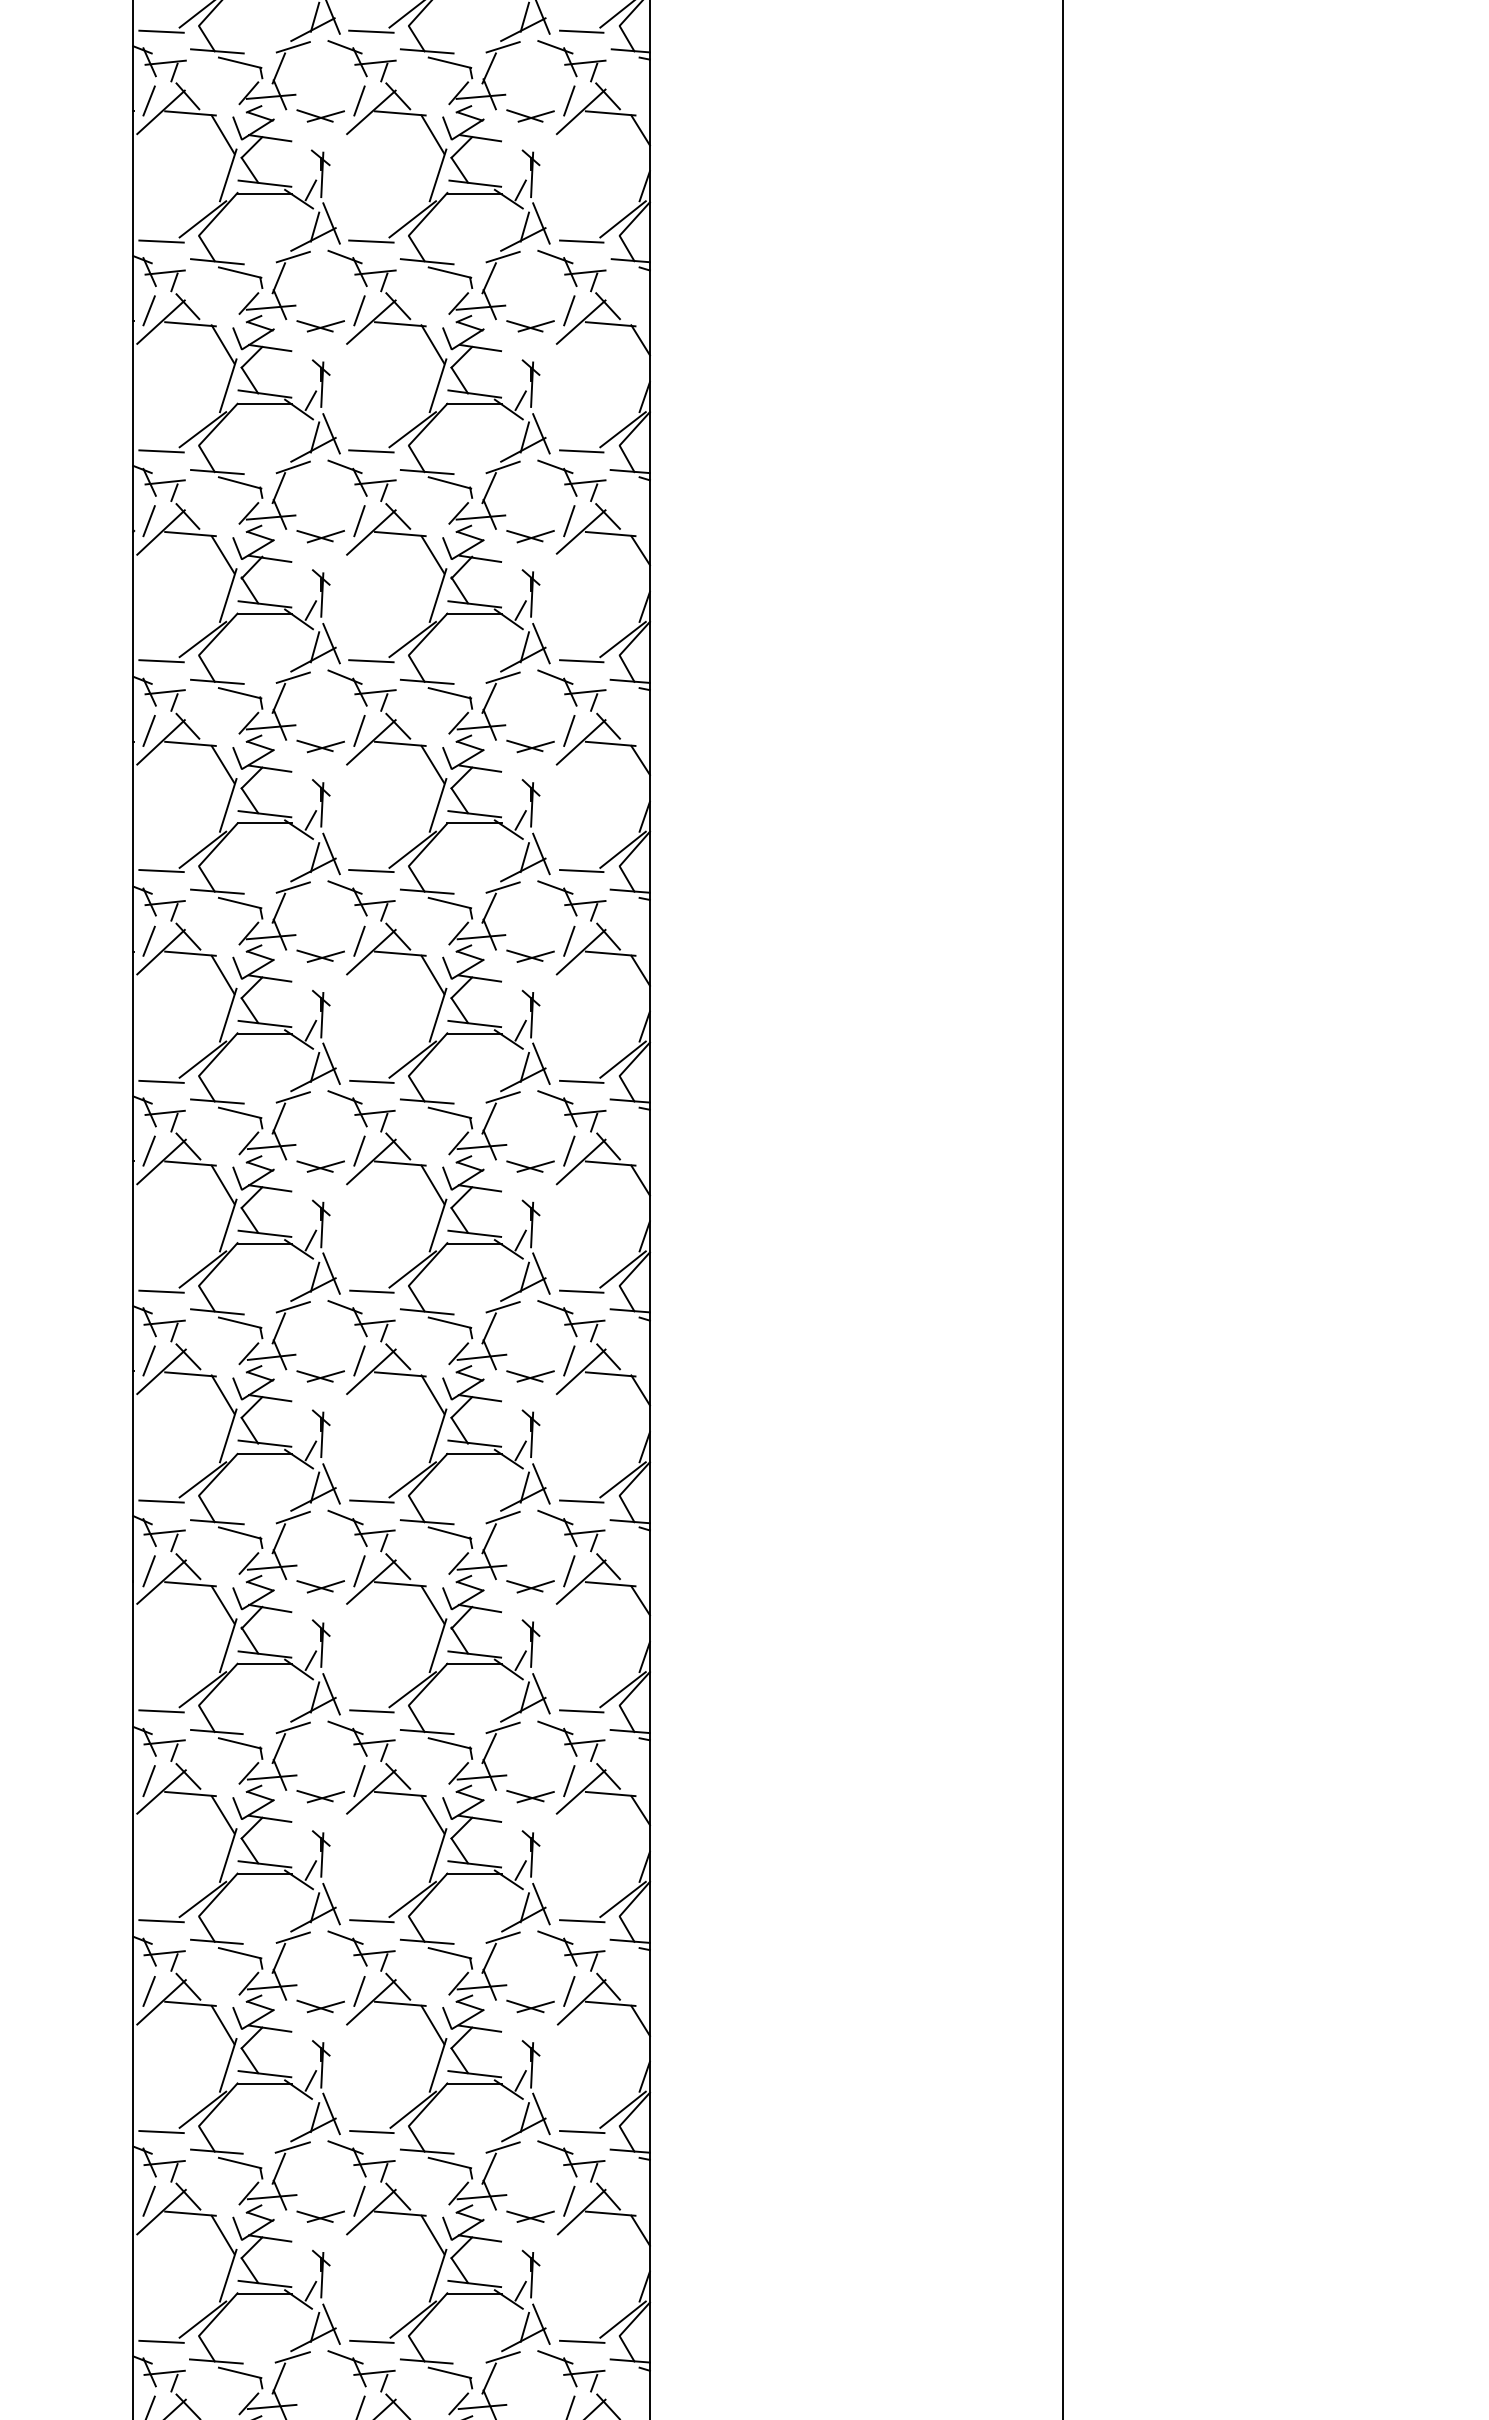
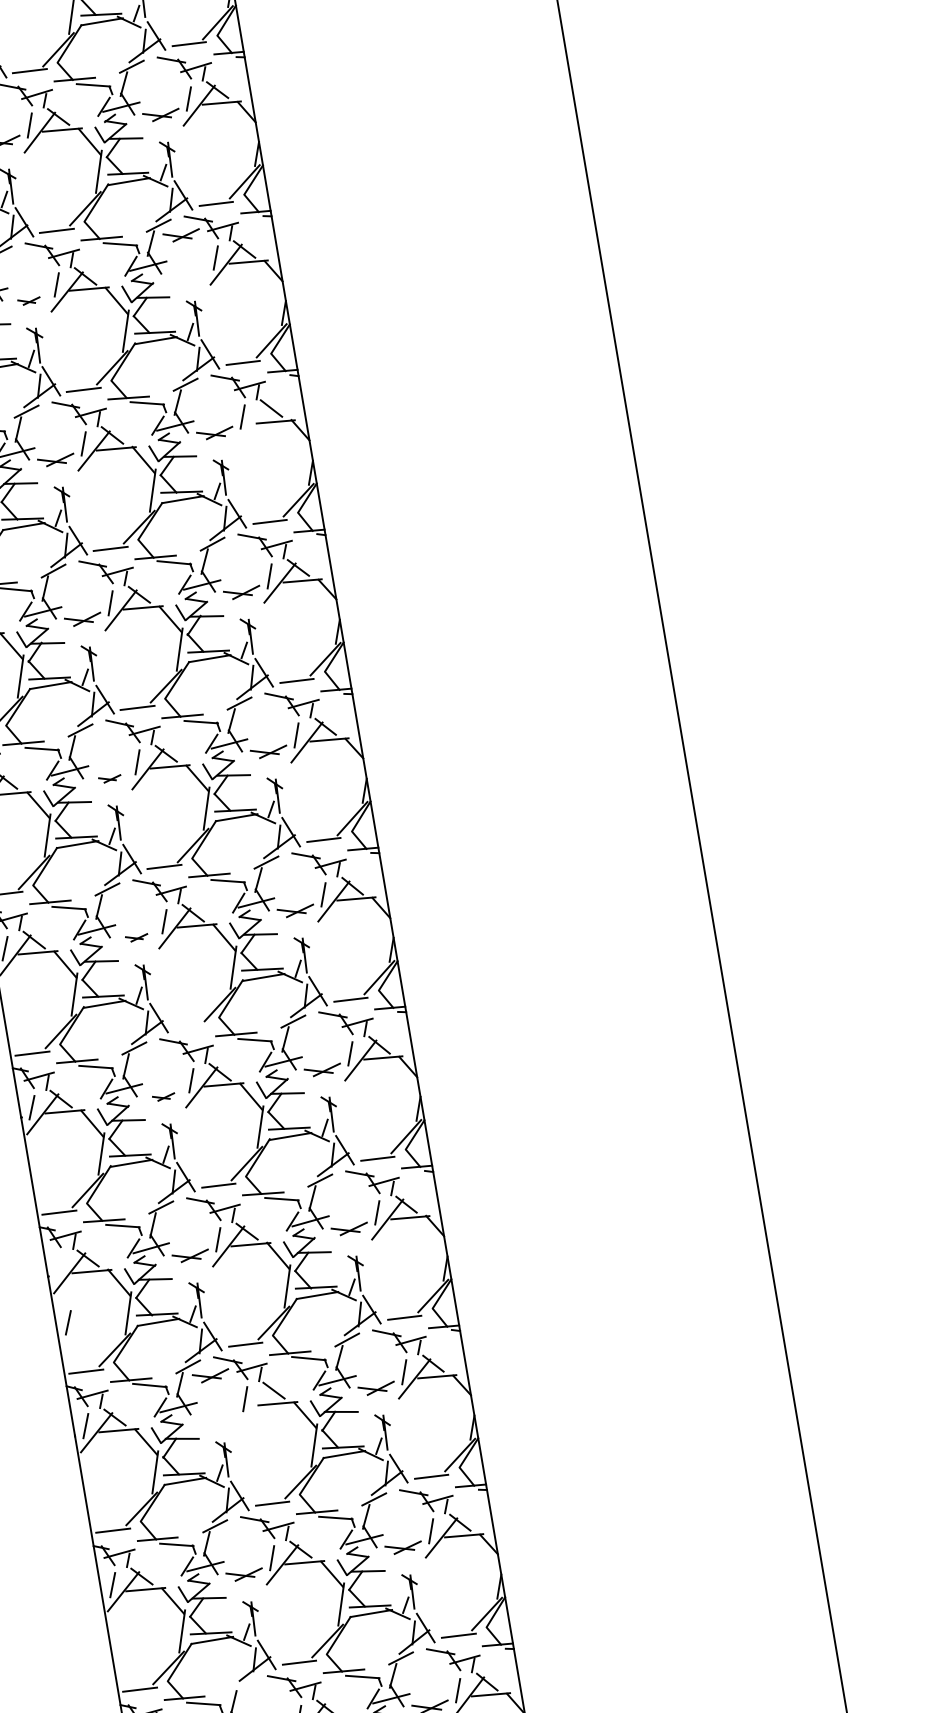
part: (320, 115) -> (29, 300), size x0.6
part: (530, 115) -> (181, 235), moved
line: (580, 321) -> (252, 423), removed
part: (320, 746) -> (109, 779), size x0.6
part: (320, 955) -> (136, 937), size x0.6
line: (371, 1081) -> (191, 1026), removed
part: (320, 1166) -> (163, 1097), size x0.6
line: (148, 1360) -> (67, 1322), moved
line: (371, 1581) -> (255, 1405), removed
part: (320, 1586) -> (210, 1376), moved
line: (292, 1937) -> (241, 1685), removed

